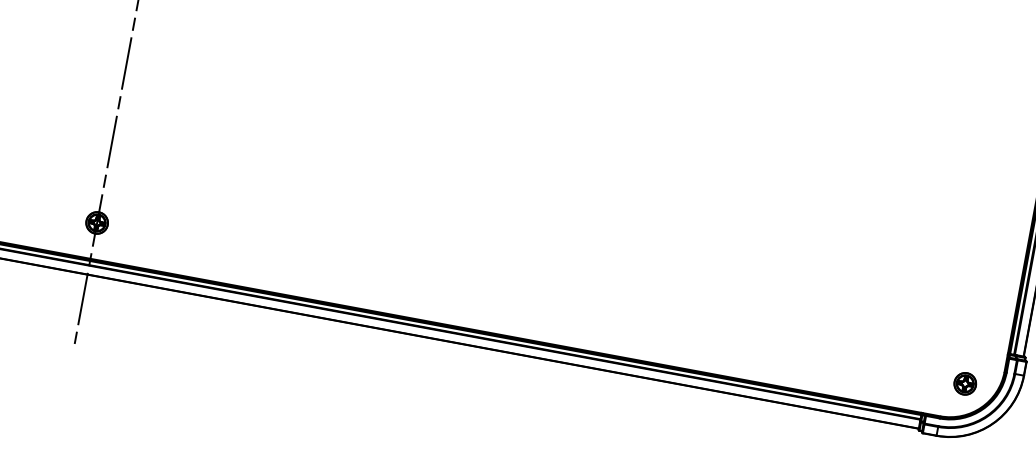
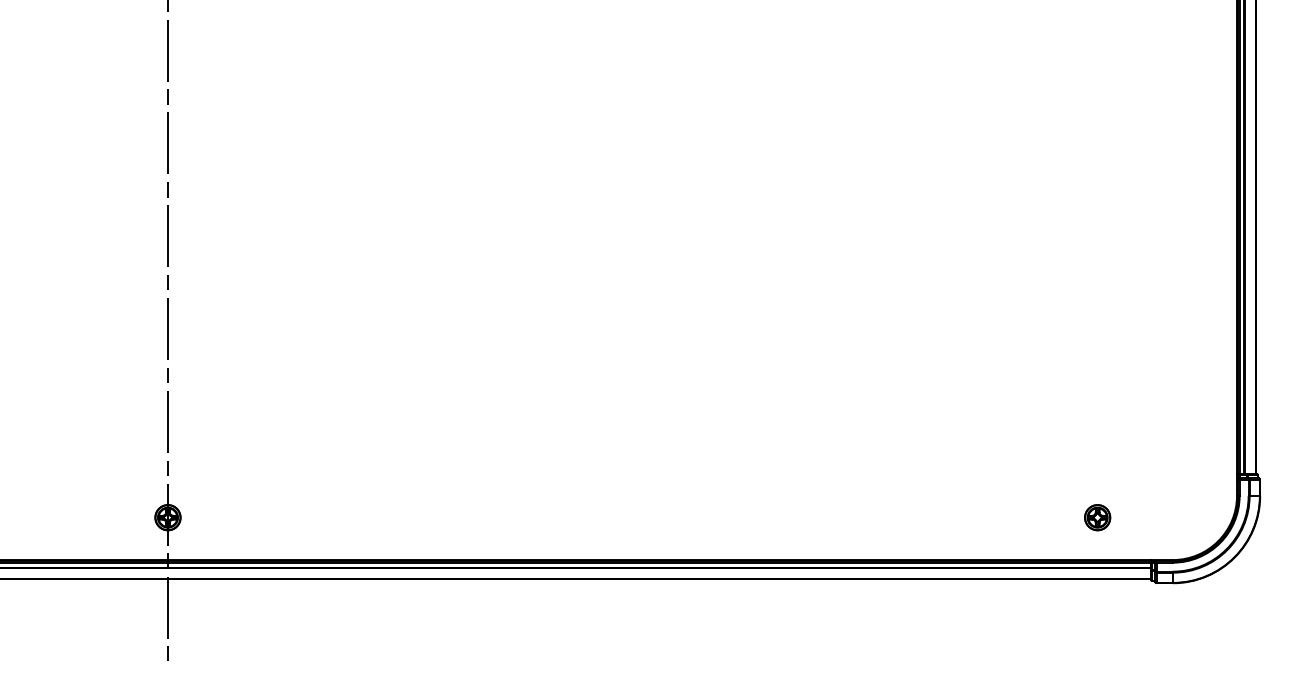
part: (965, 383) -> (1097, 517), moved

